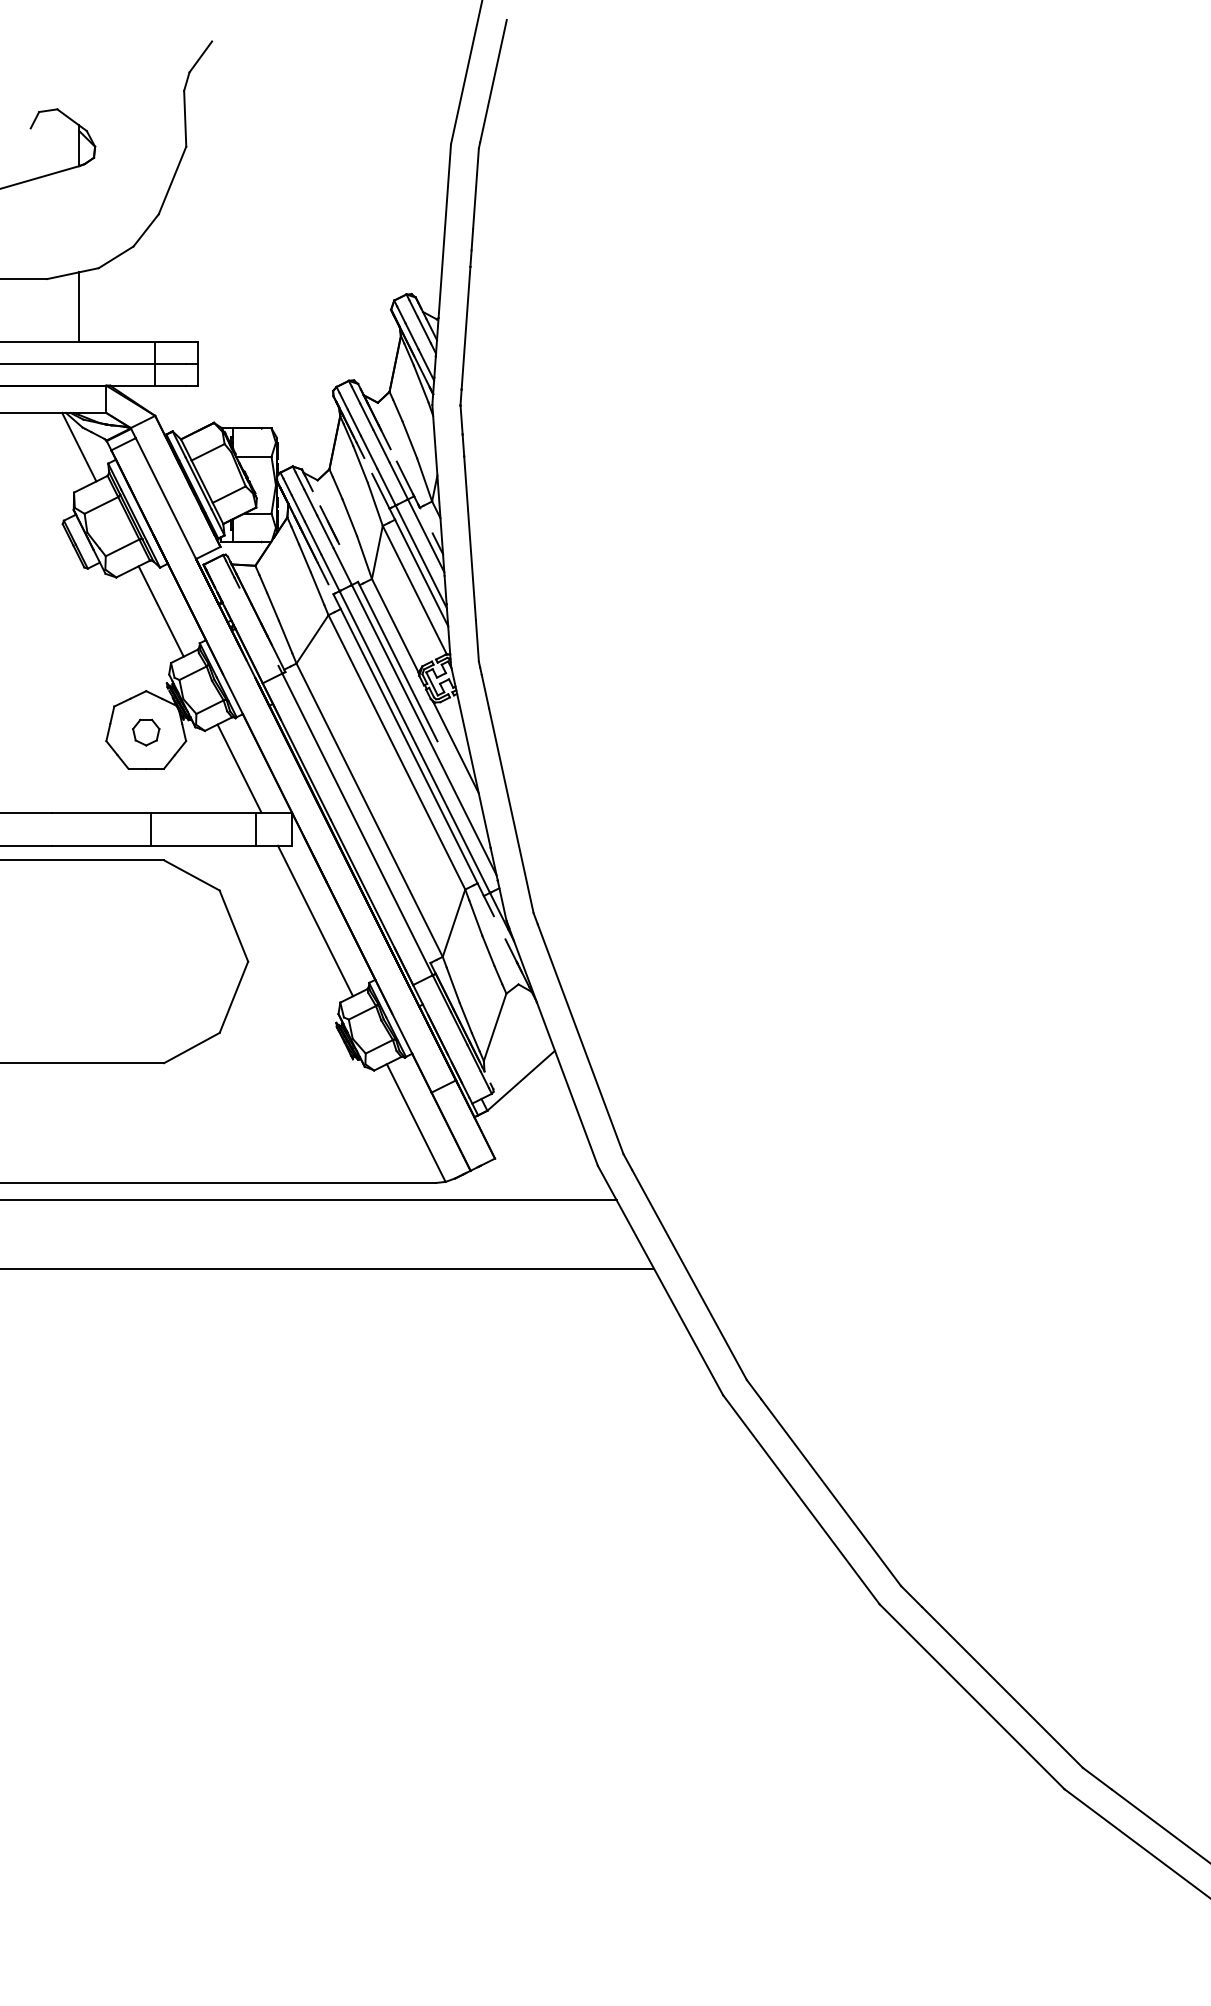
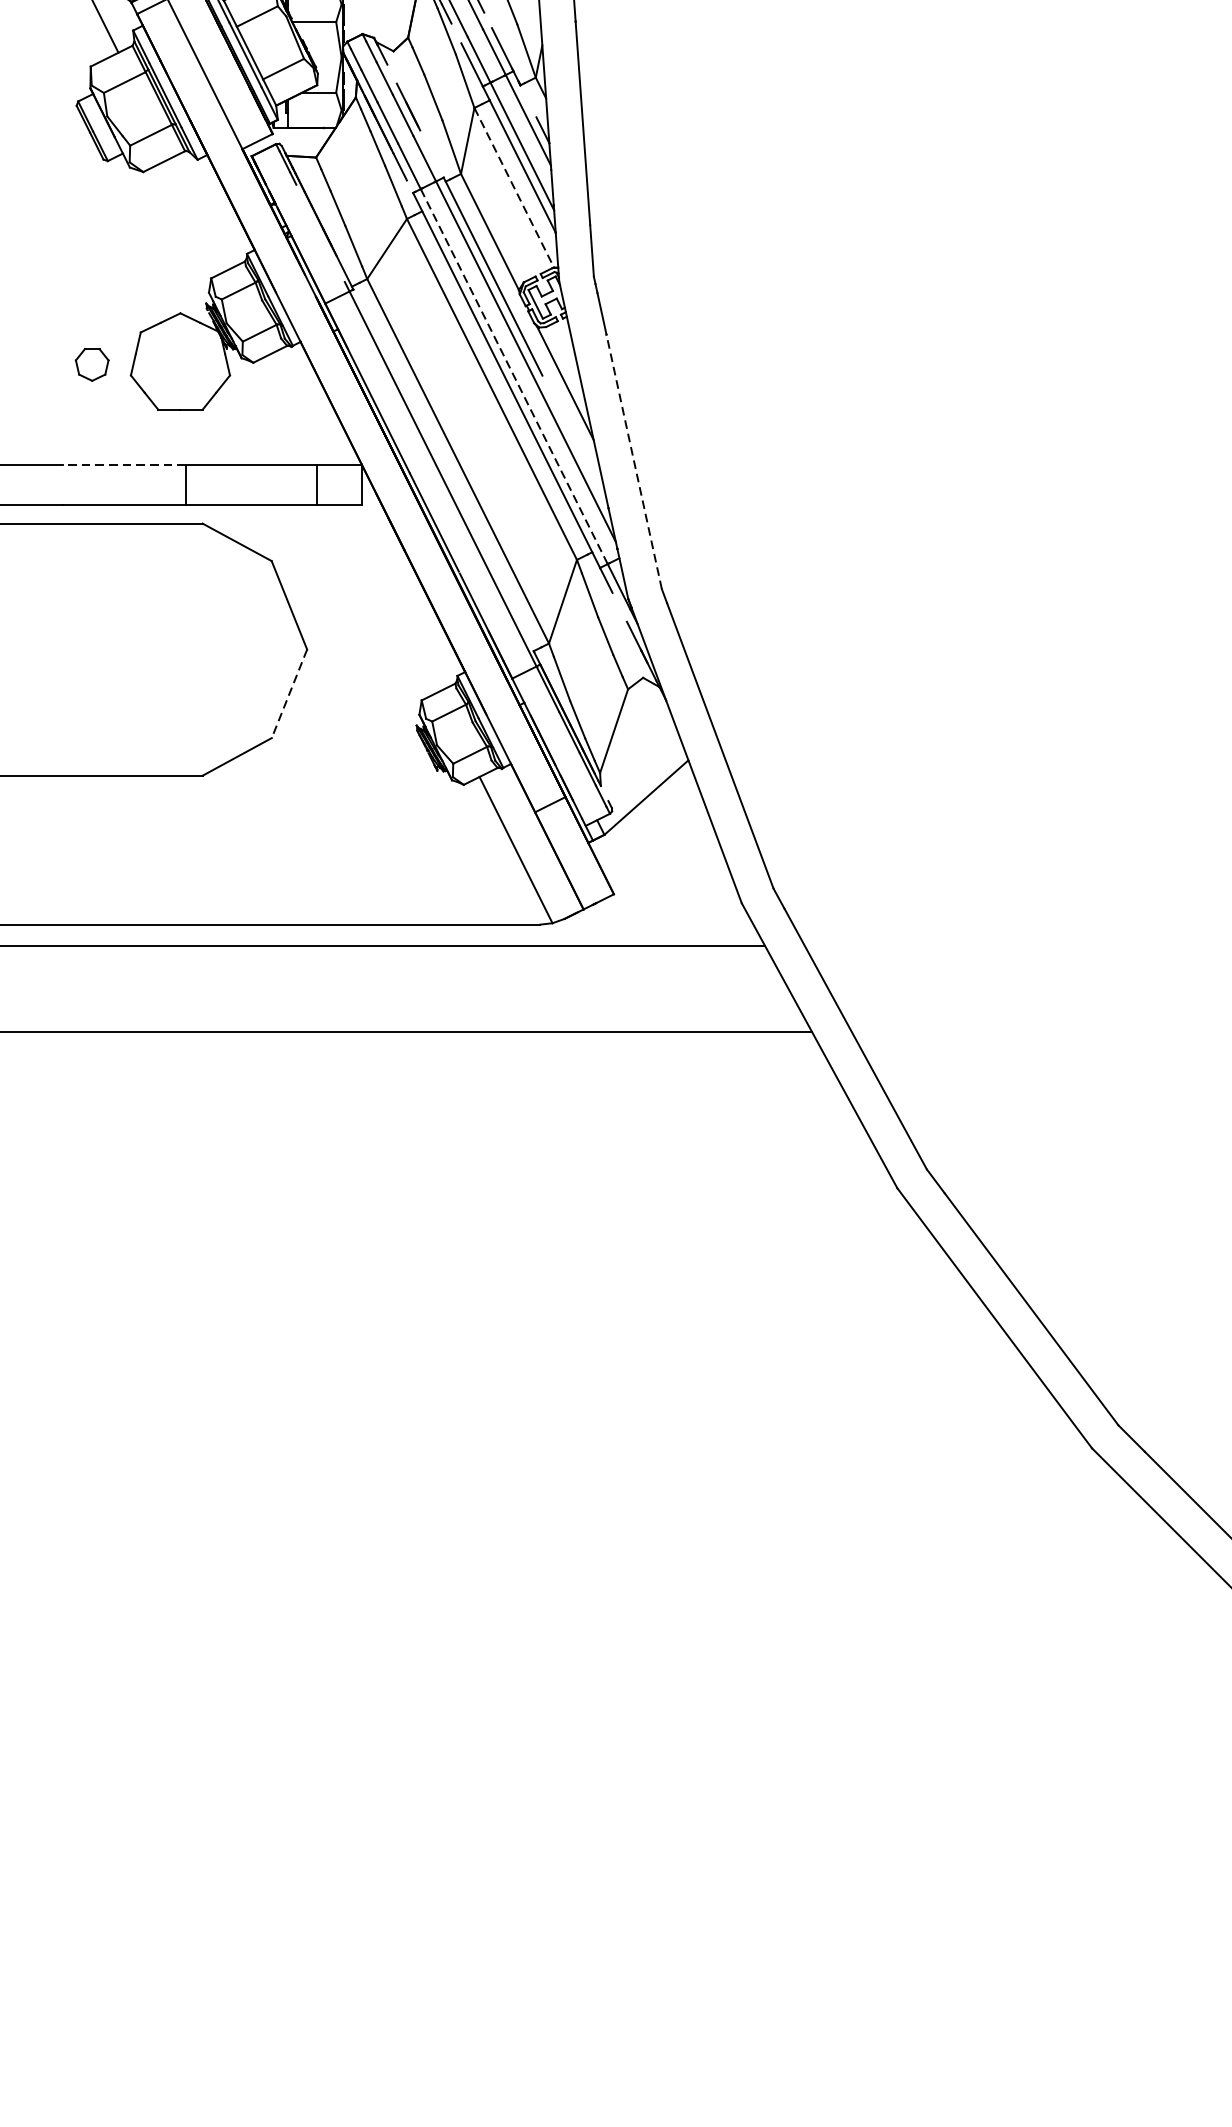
line: (414, 590) -> (513, 188), solid -> dashed
line: (160, 611) -> (198, 214), removed
part: (146, 732) -> (92, 364), moved
line: (414, 742) -> (513, 377), solid -> dashed
line: (239, 768) -> (296, 409), removed
line: (511, 810) -> (634, 461), solid -> dashed
line: (101, 812) -> (124, 464), solid -> dashed
line: (315, 920) -> (390, 598), removed
line: (233, 997) -> (288, 694), solid -> dashed

